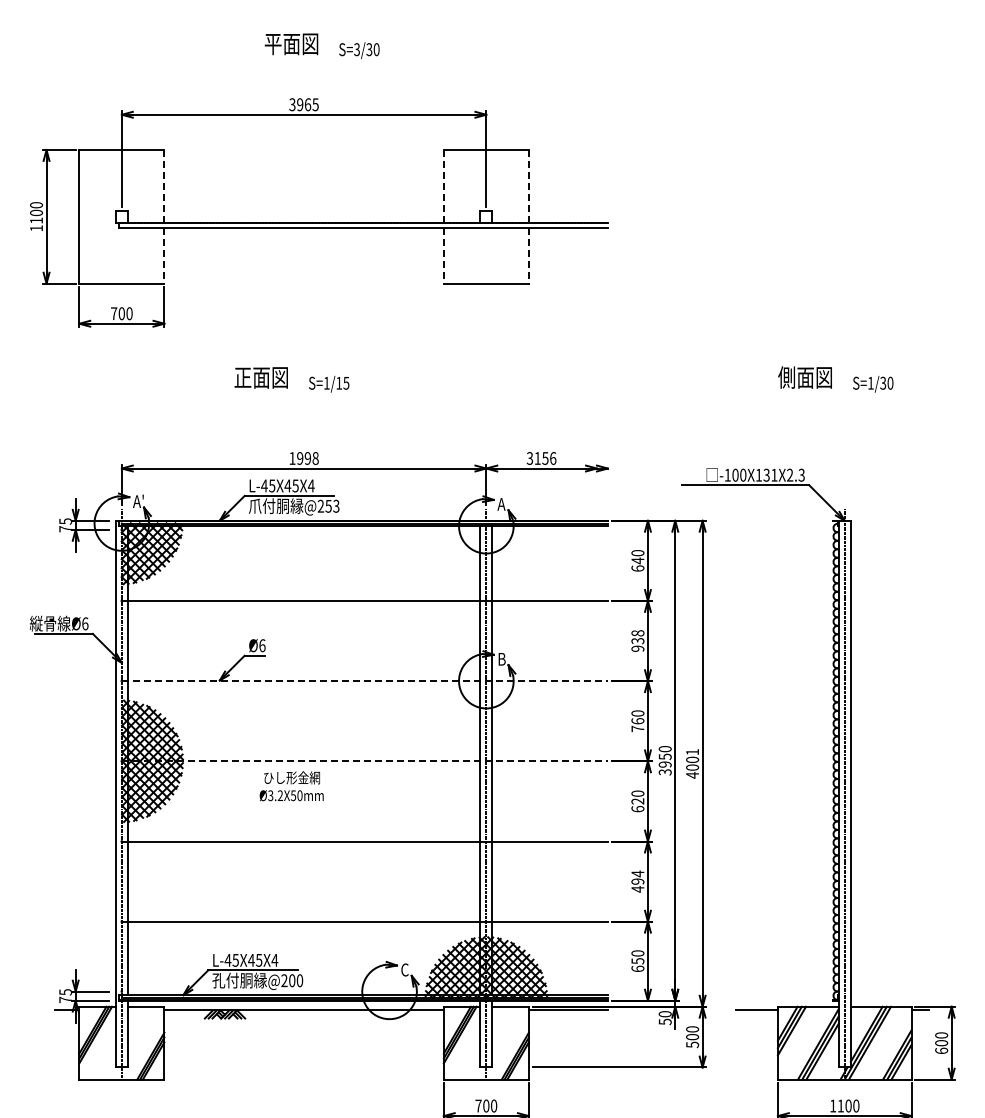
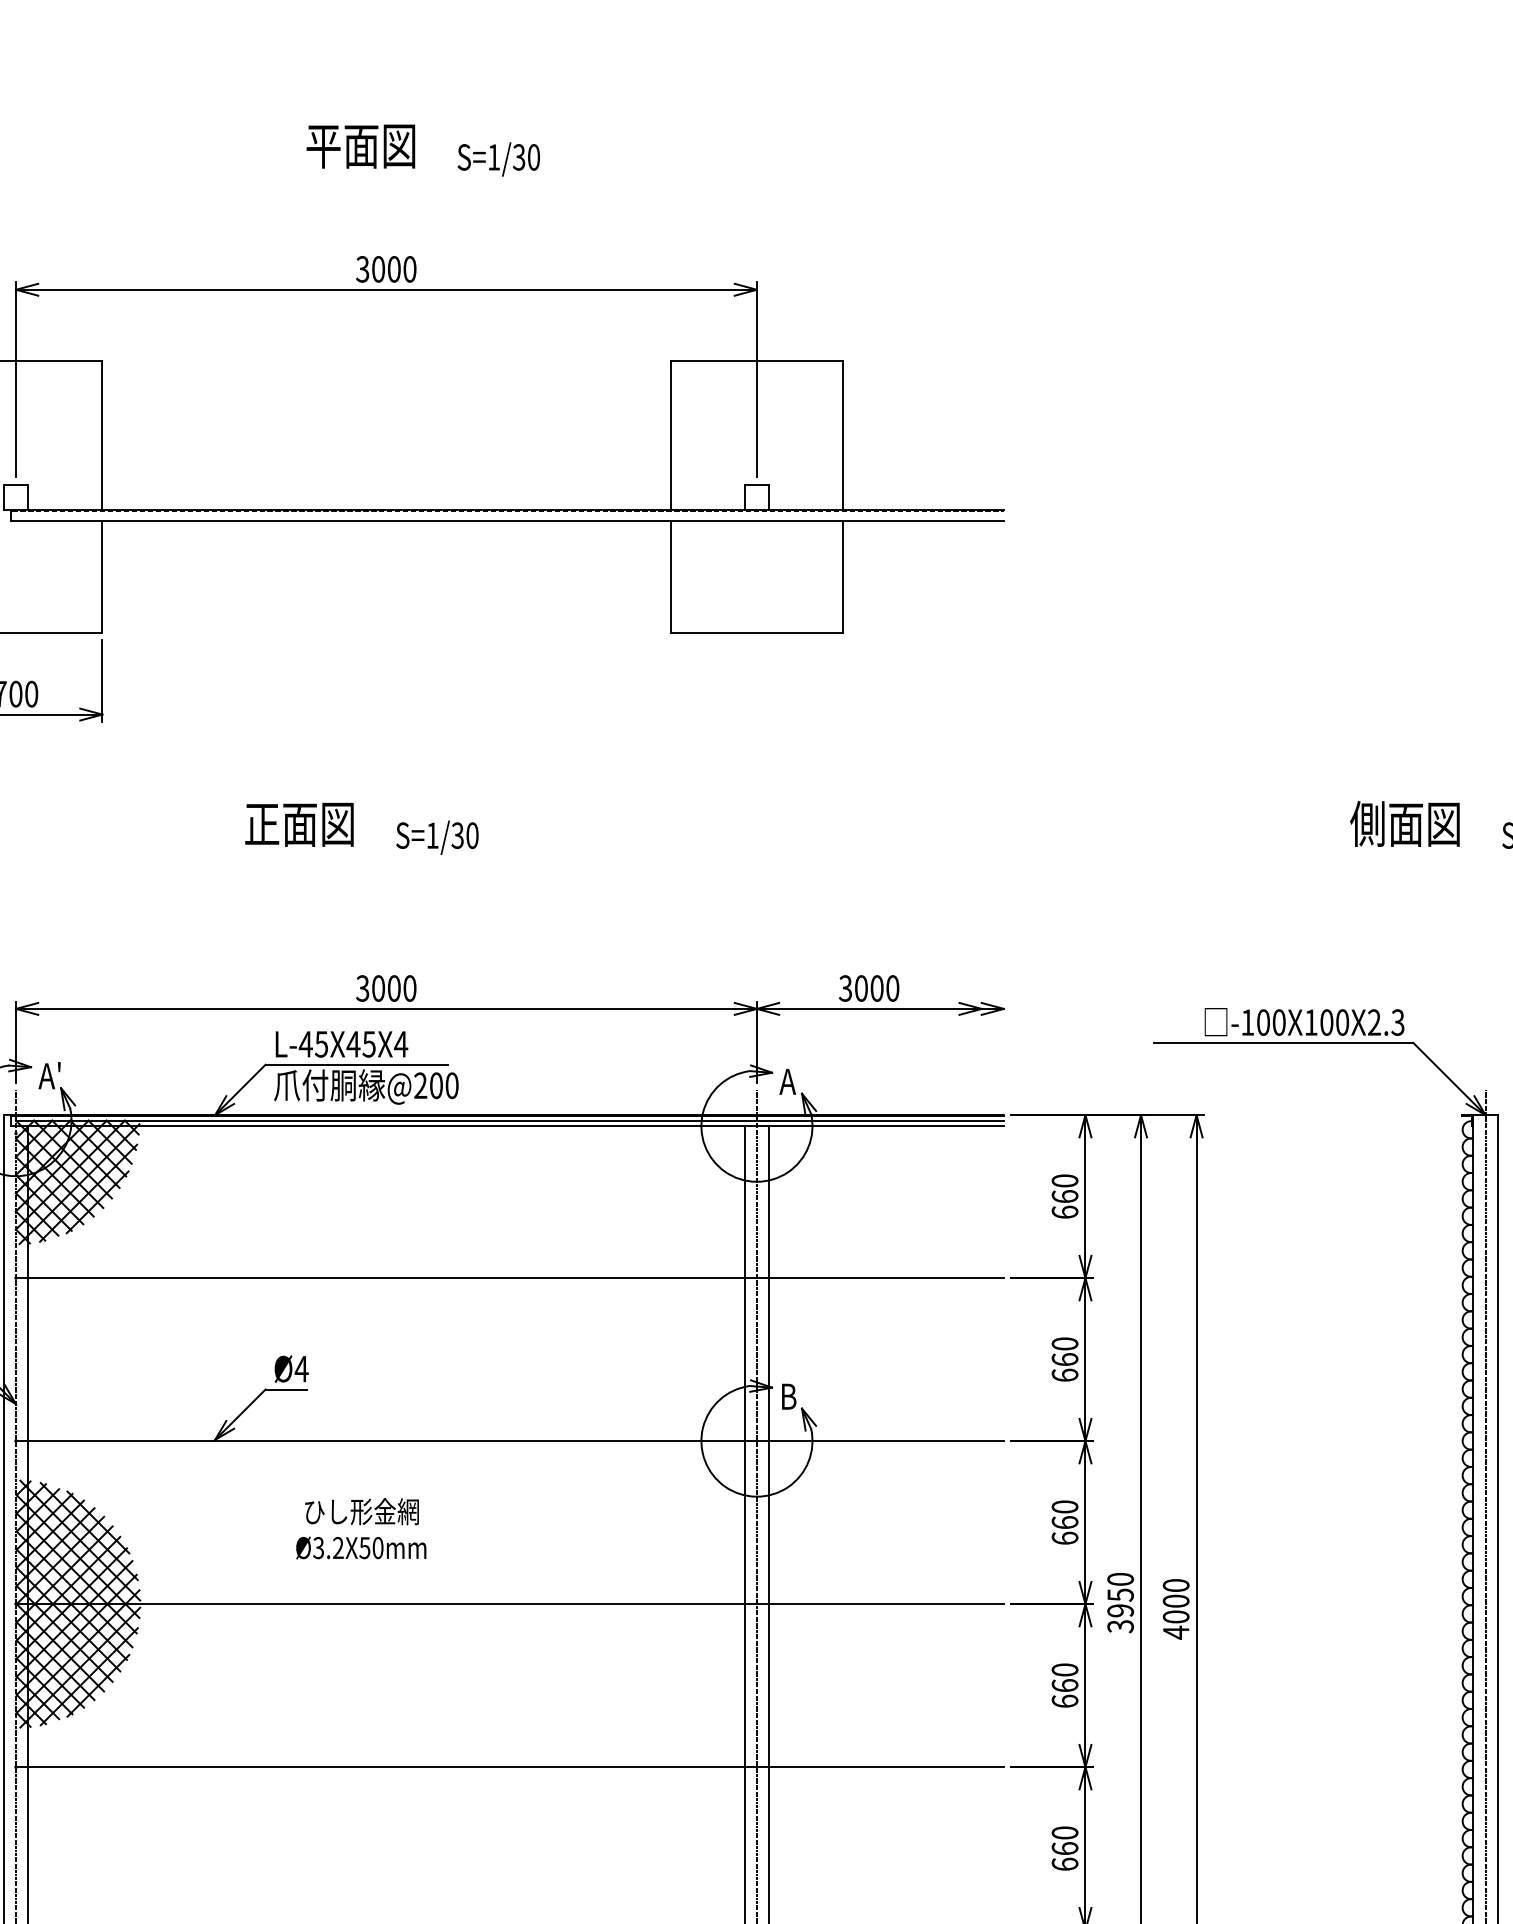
text: (356, 49) -> (492, 157), S=3/30 -> S=1/30
text: (307, 104) -> (393, 268), 3965 -> 3000
line: (164, 186) -> (102, 435), dashed -> solid
line: (443, 186) -> (669, 435), dashed -> solid
line: (528, 186) -> (842, 435), dashed -> solid
line: (164, 256) -> (102, 577), dashed -> solid
line: (443, 256) -> (669, 577), dashed -> solid
line: (528, 256) -> (842, 577), dashed -> solid
text: (342, 382) -> (464, 834), S=1/15 -> S=1/30
text: (303, 458) -> (385, 988), 1998 -> 3000
text: (545, 458) -> (877, 988), 3156 -> 3000
text: (770, 474) -> (1334, 1021), -100X131X2.3 -> -100X100X2.3
text: (332, 505) -> (444, 1084), @253 -> @200
text: (637, 560) -> (1064, 1195), 640 -> 660
text: (637, 640) -> (1064, 1358), 938 -> 660
text: (262, 645) -> (301, 1368), Ø6 -> Ø4
line: (364, 681) -> (509, 1441), dashed -> solid
text: (637, 728) -> (1064, 1537), 760 -> 660
text: (692, 752) -> (1176, 1586), 4001 -> 4000
line: (364, 761) -> (509, 1604), dashed -> solid
text: (291, 786) -> (360, 1529), moved
text: (637, 801) -> (1064, 1685), 620 -> 660
text: (637, 881) -> (1064, 1848), 494 -> 660

